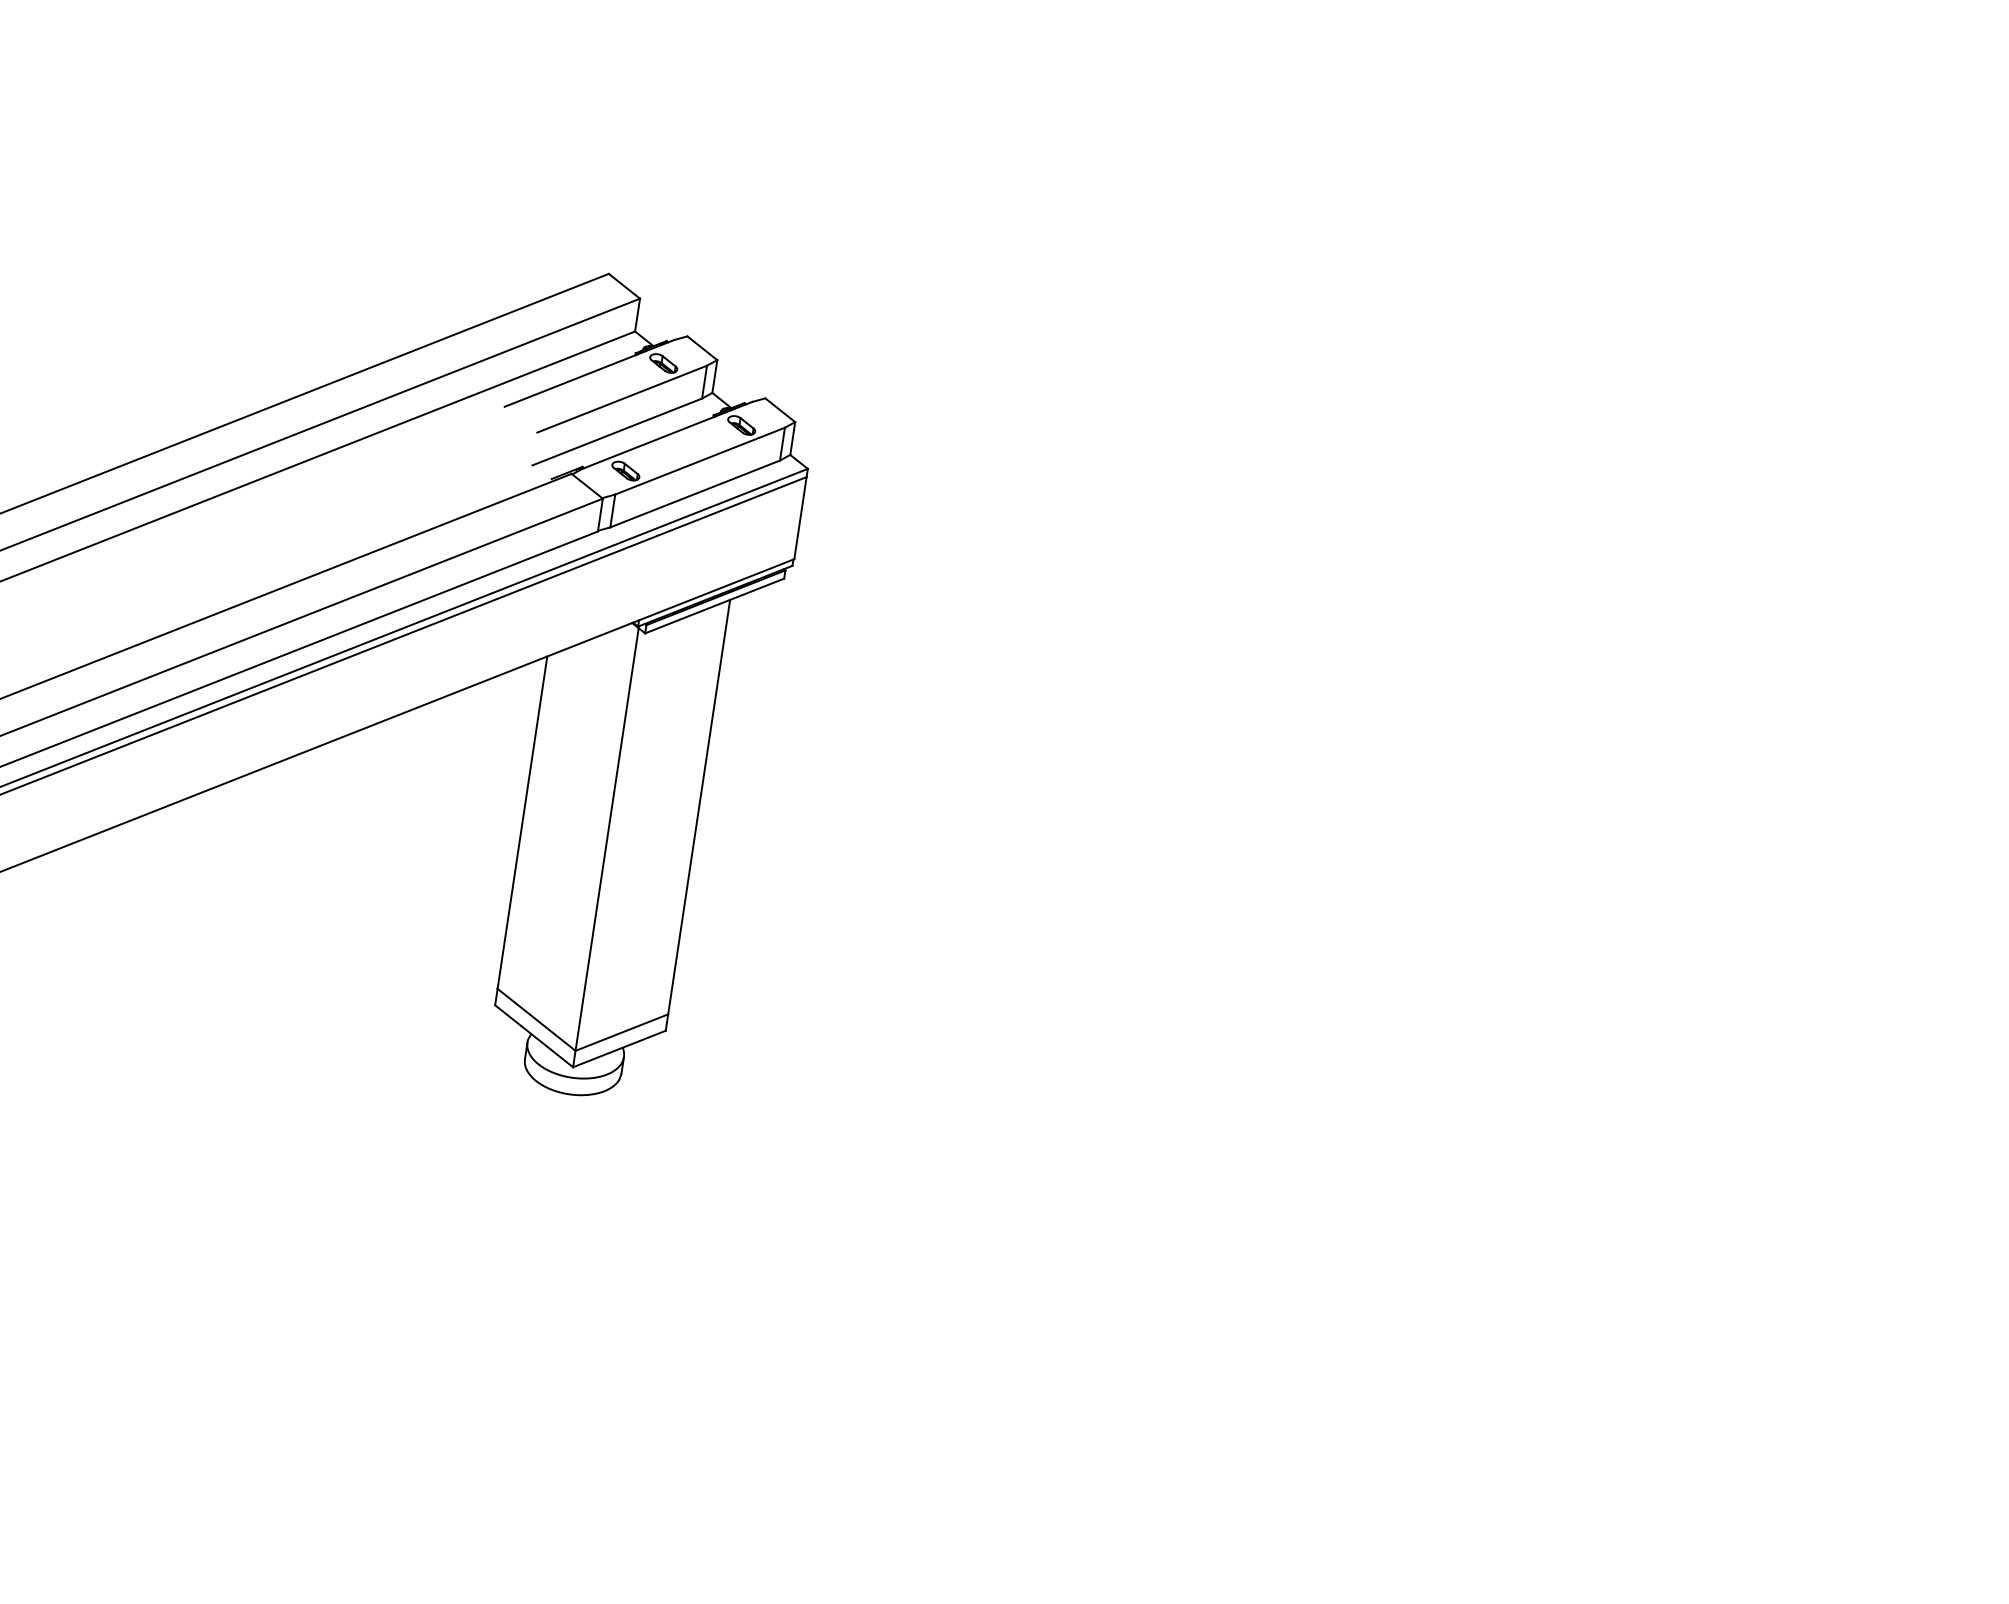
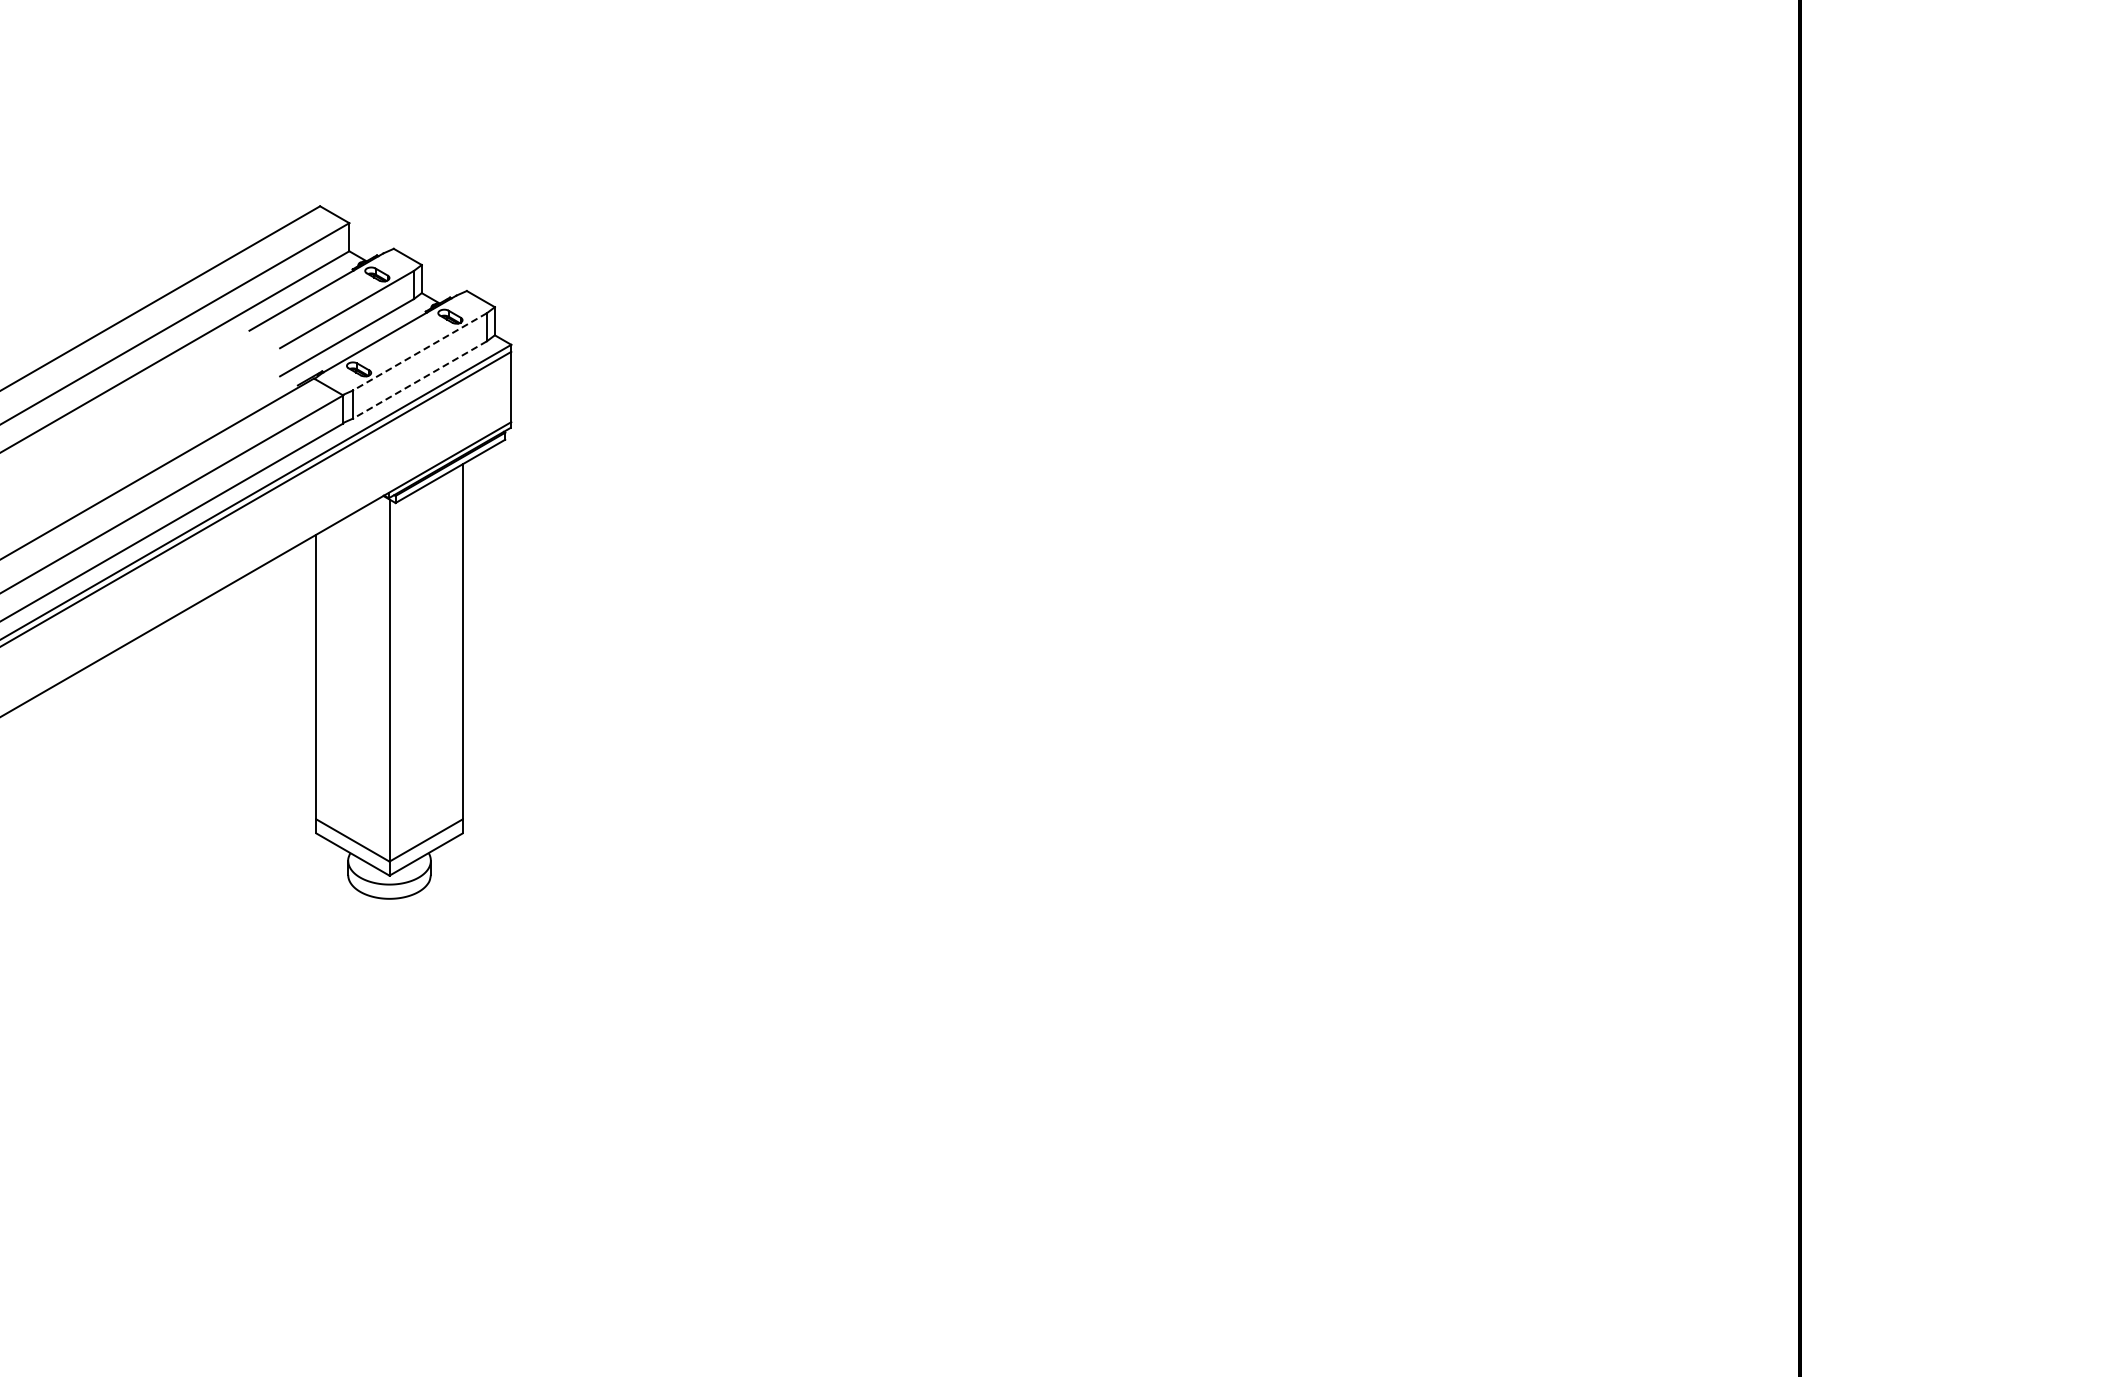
line: (699, 461) -> (419, 352), solid -> dashed
line: (694, 494) -> (419, 380), solid -> dashed

